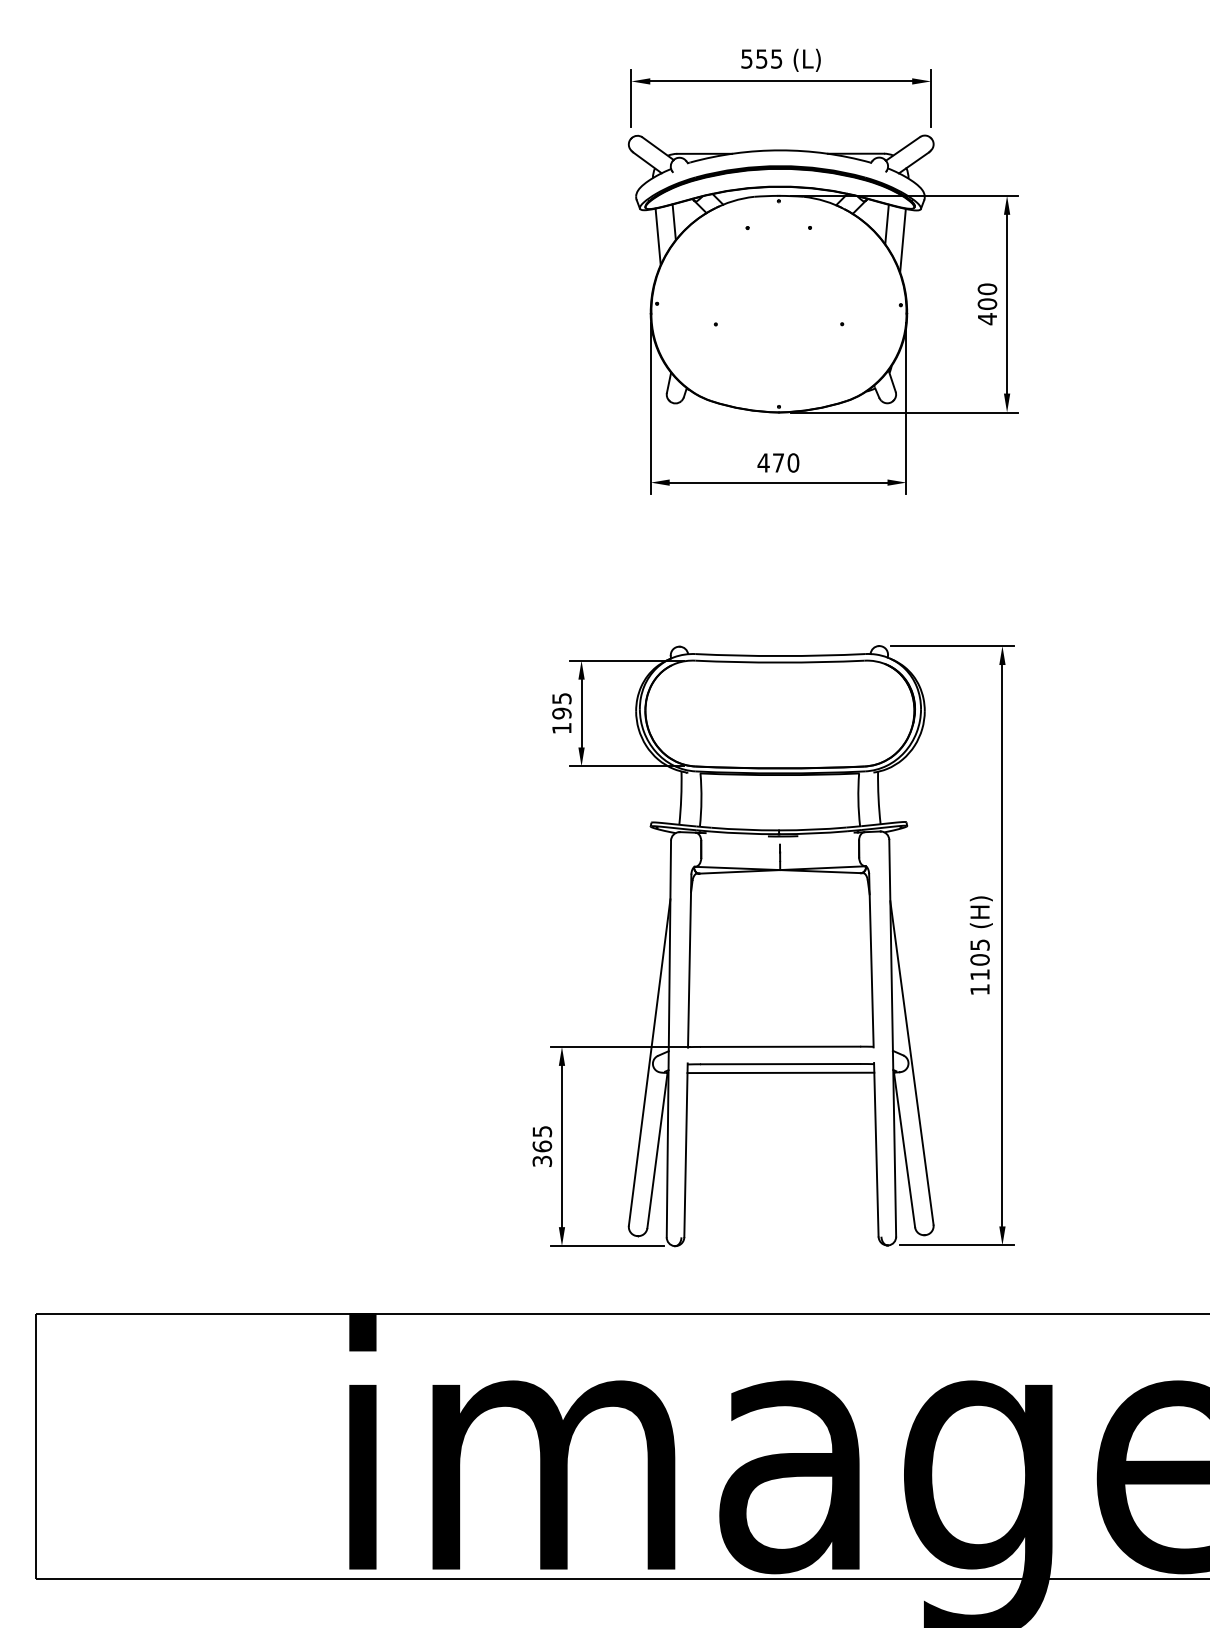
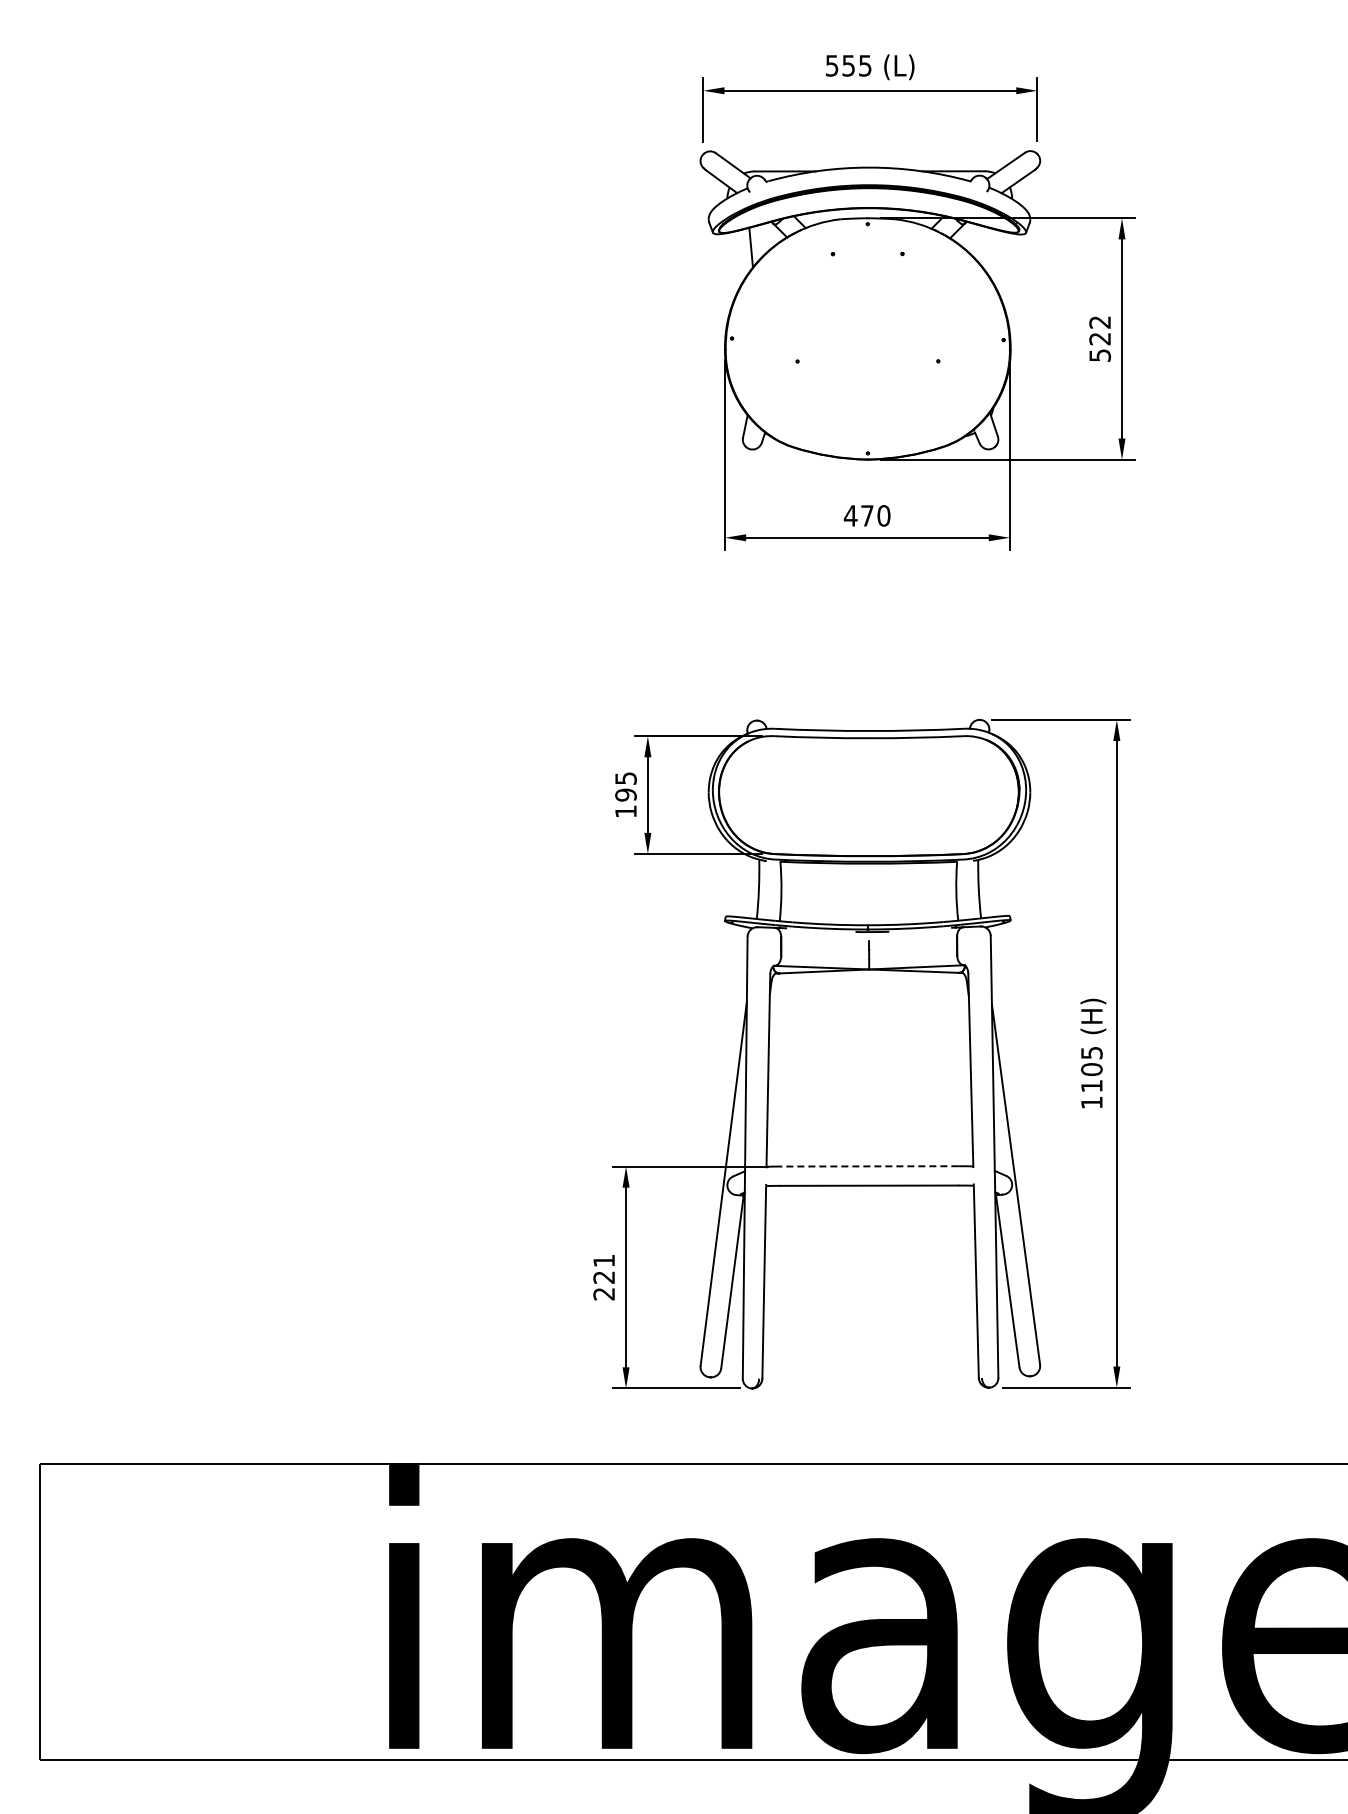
line: (887, 224) -> (988, 250), removed
line: (658, 236) -> (733, 263), removed
line: (902, 240) -> (1005, 267), removed
text: (986, 303) -> (1099, 338), 400 -> 522
line: (780, 1046) -> (869, 1166), solid -> dashed
line: (780, 1072) -> (869, 1195), removed
text: (542, 1146) -> (604, 1277), 365 -> 221

